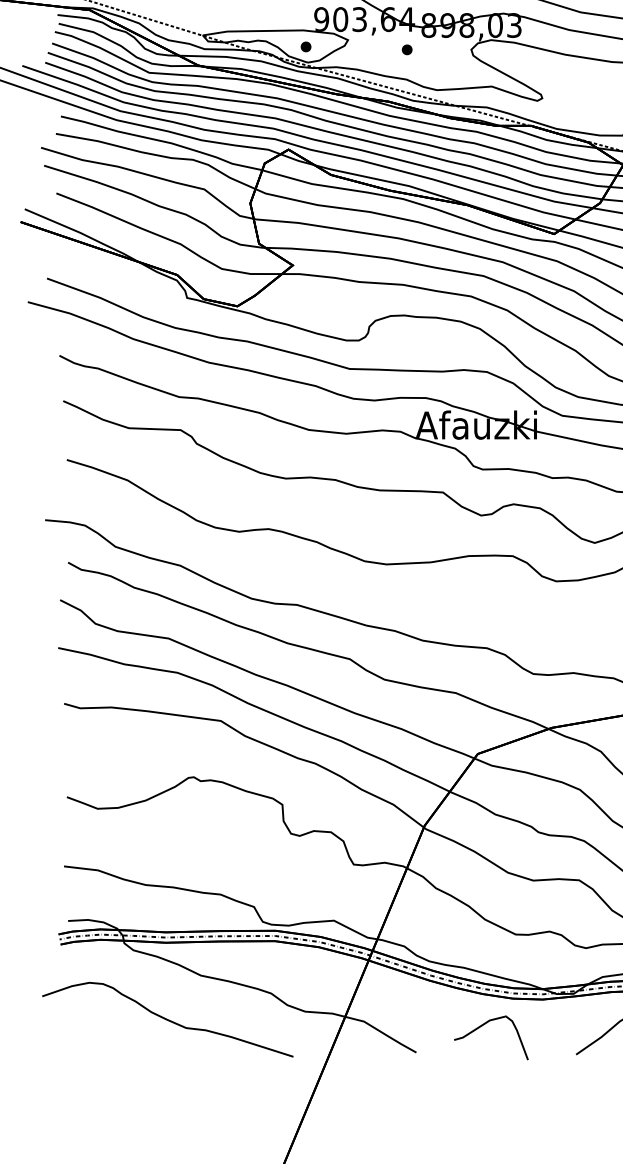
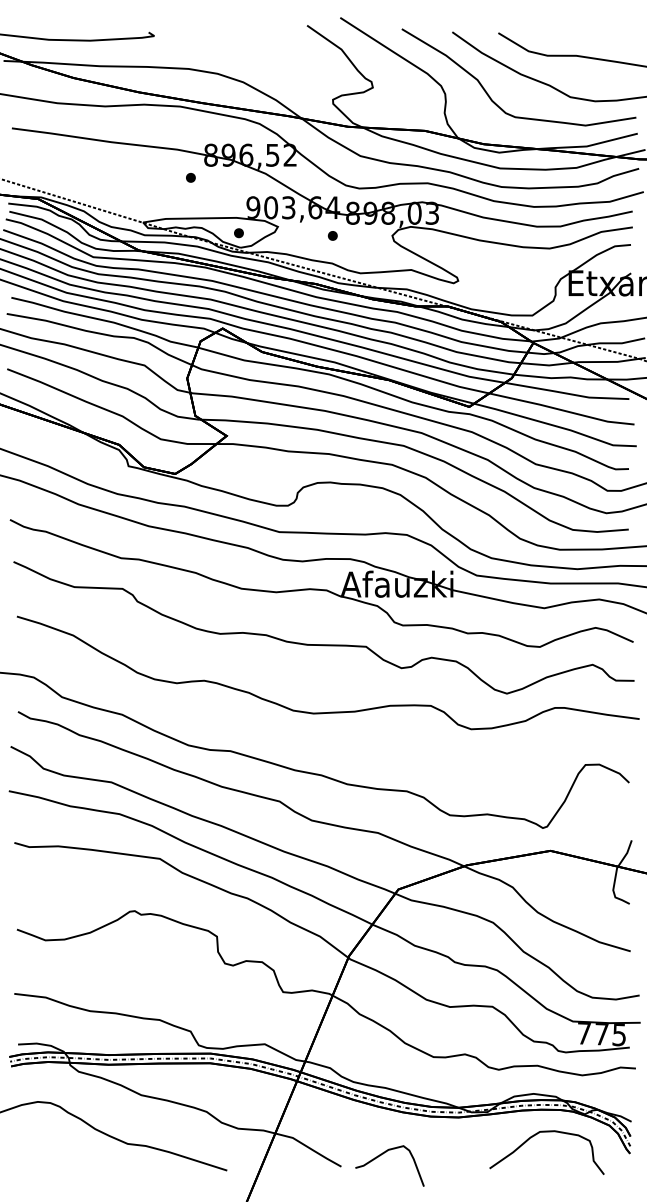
curve: (484, 1025) -> (383, 1154), moved

